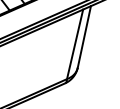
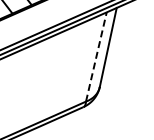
line: (75, 43) -> (96, 56), solid -> dashed

